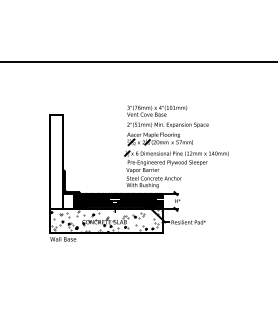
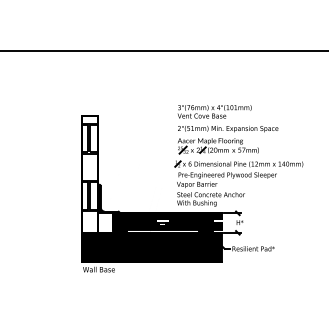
hatch: (55, 155) -> (89, 166), added
fill: (106, 220) -> (152, 246), added

